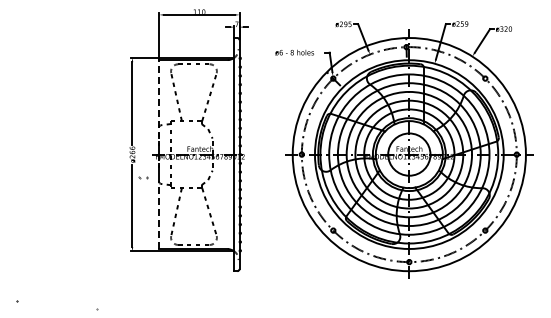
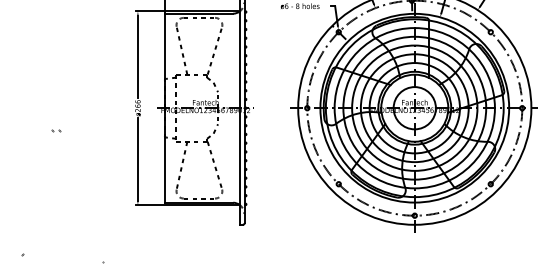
line: (159, 154) -> (164, 108), dashed -> solid
part: (143, 177) -> (55, 131), moved

